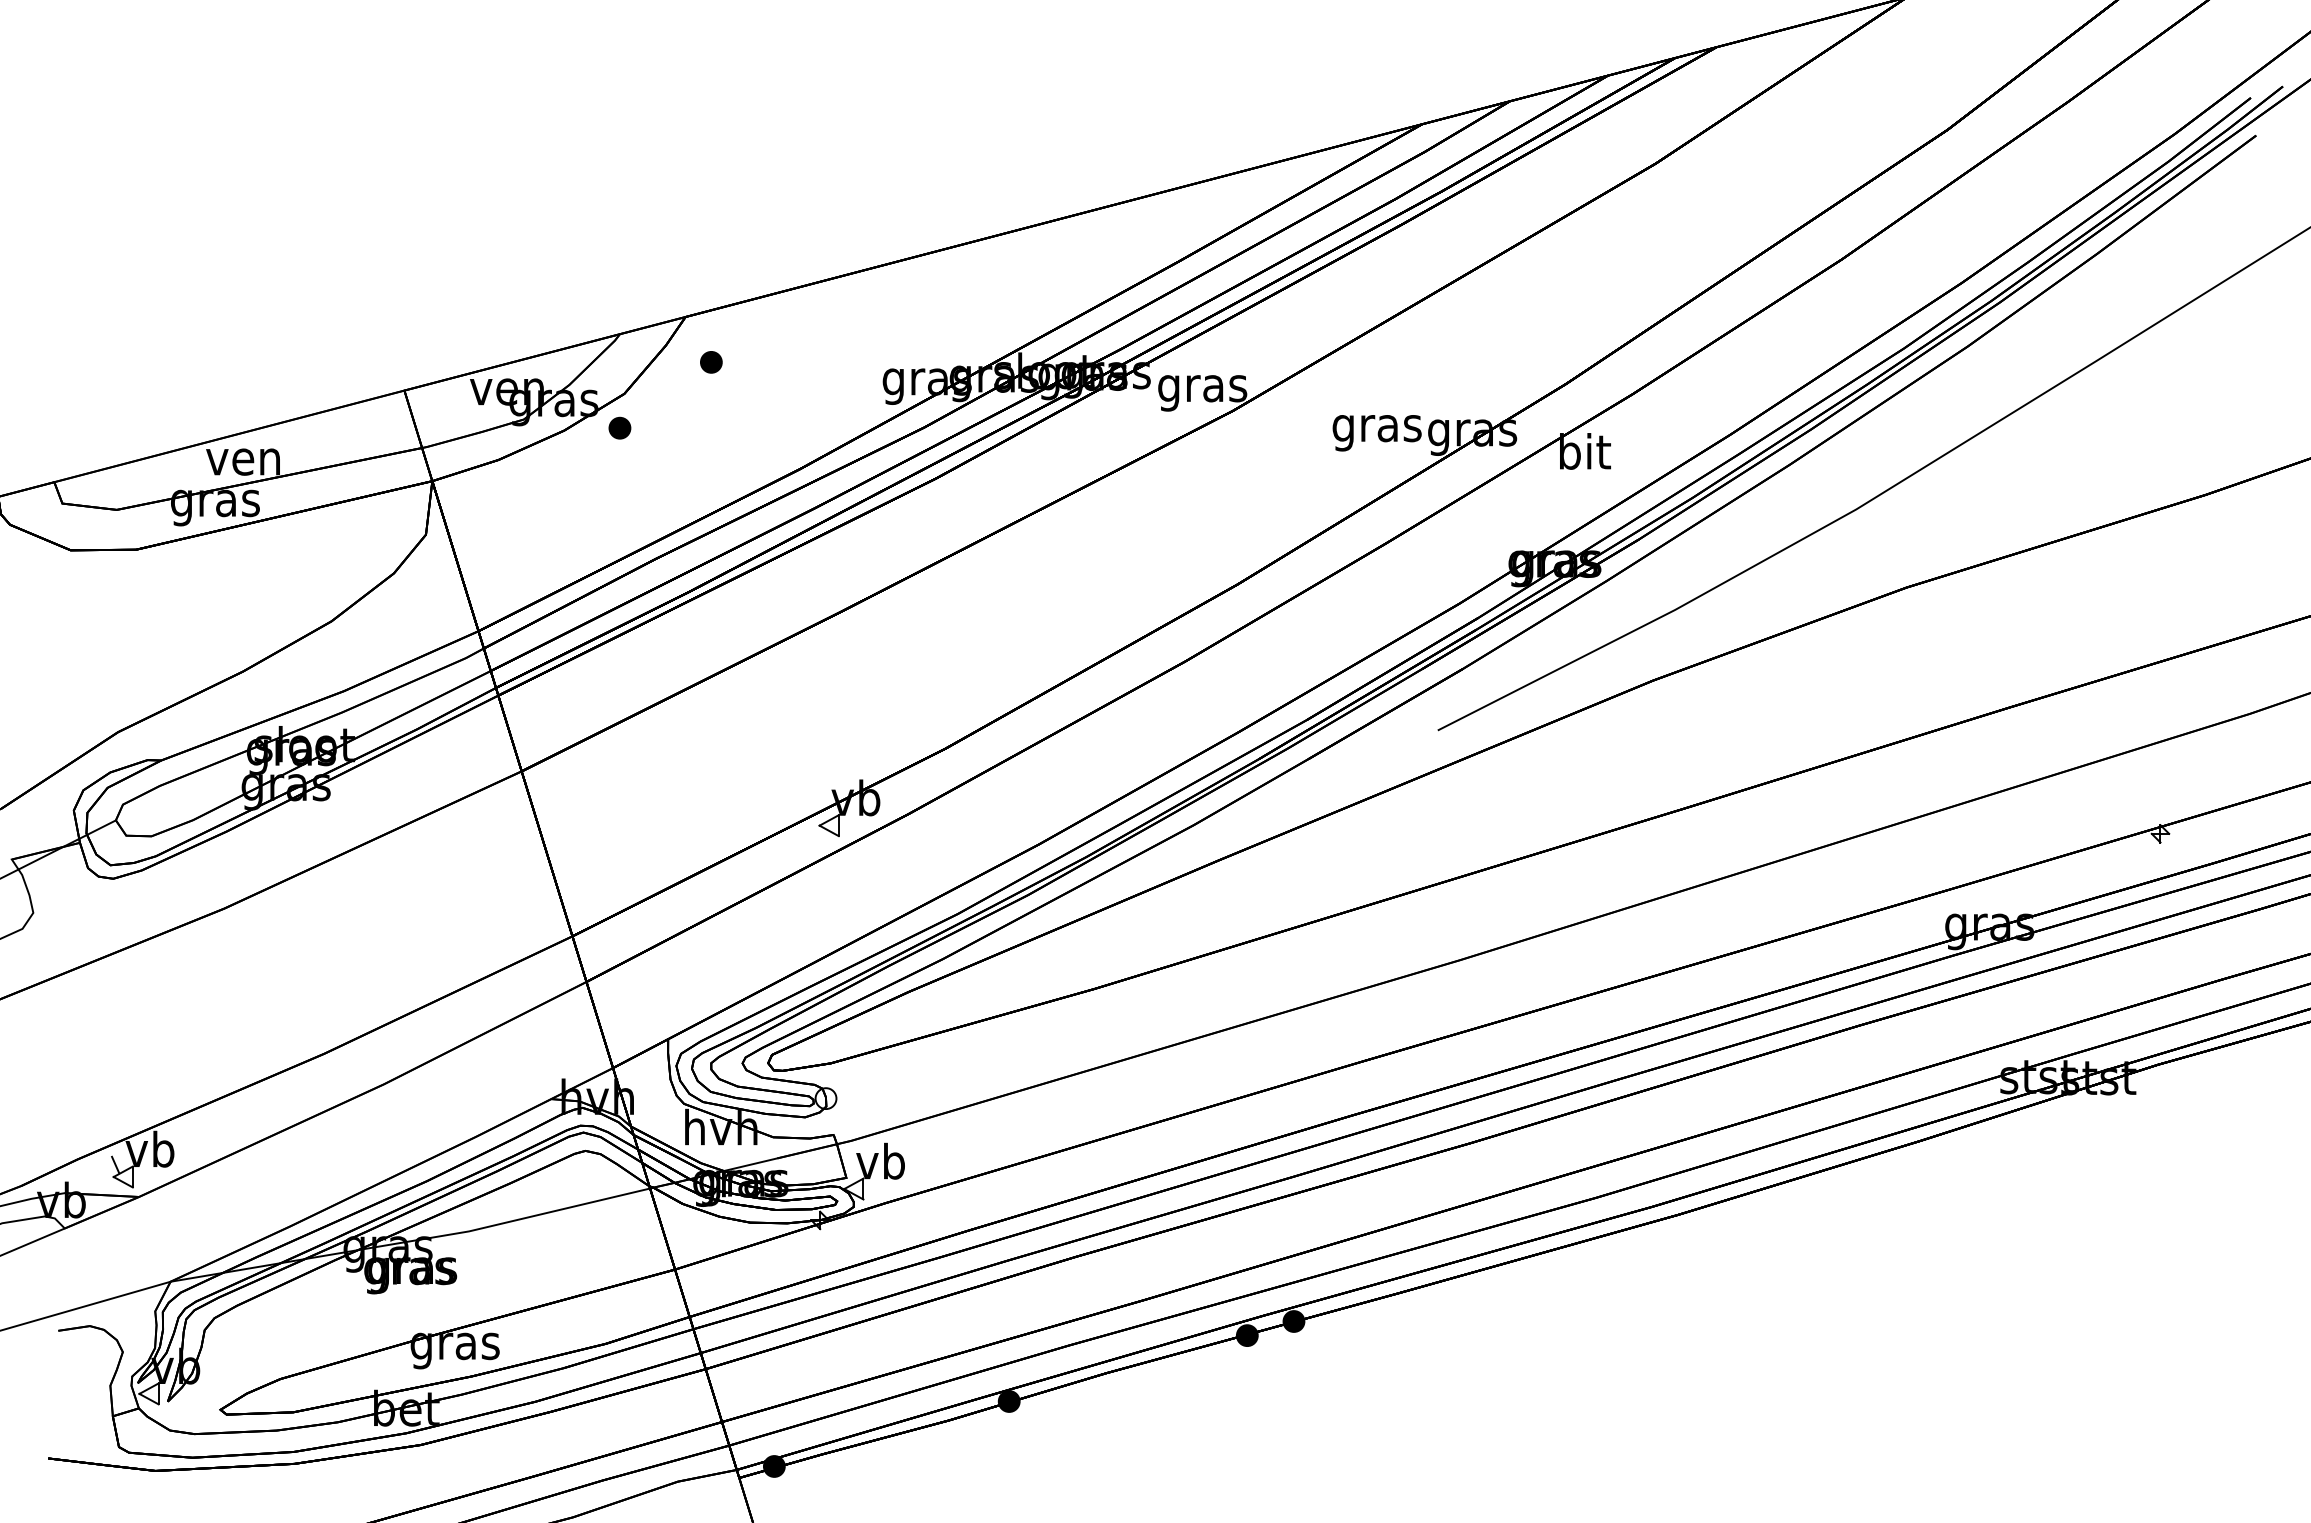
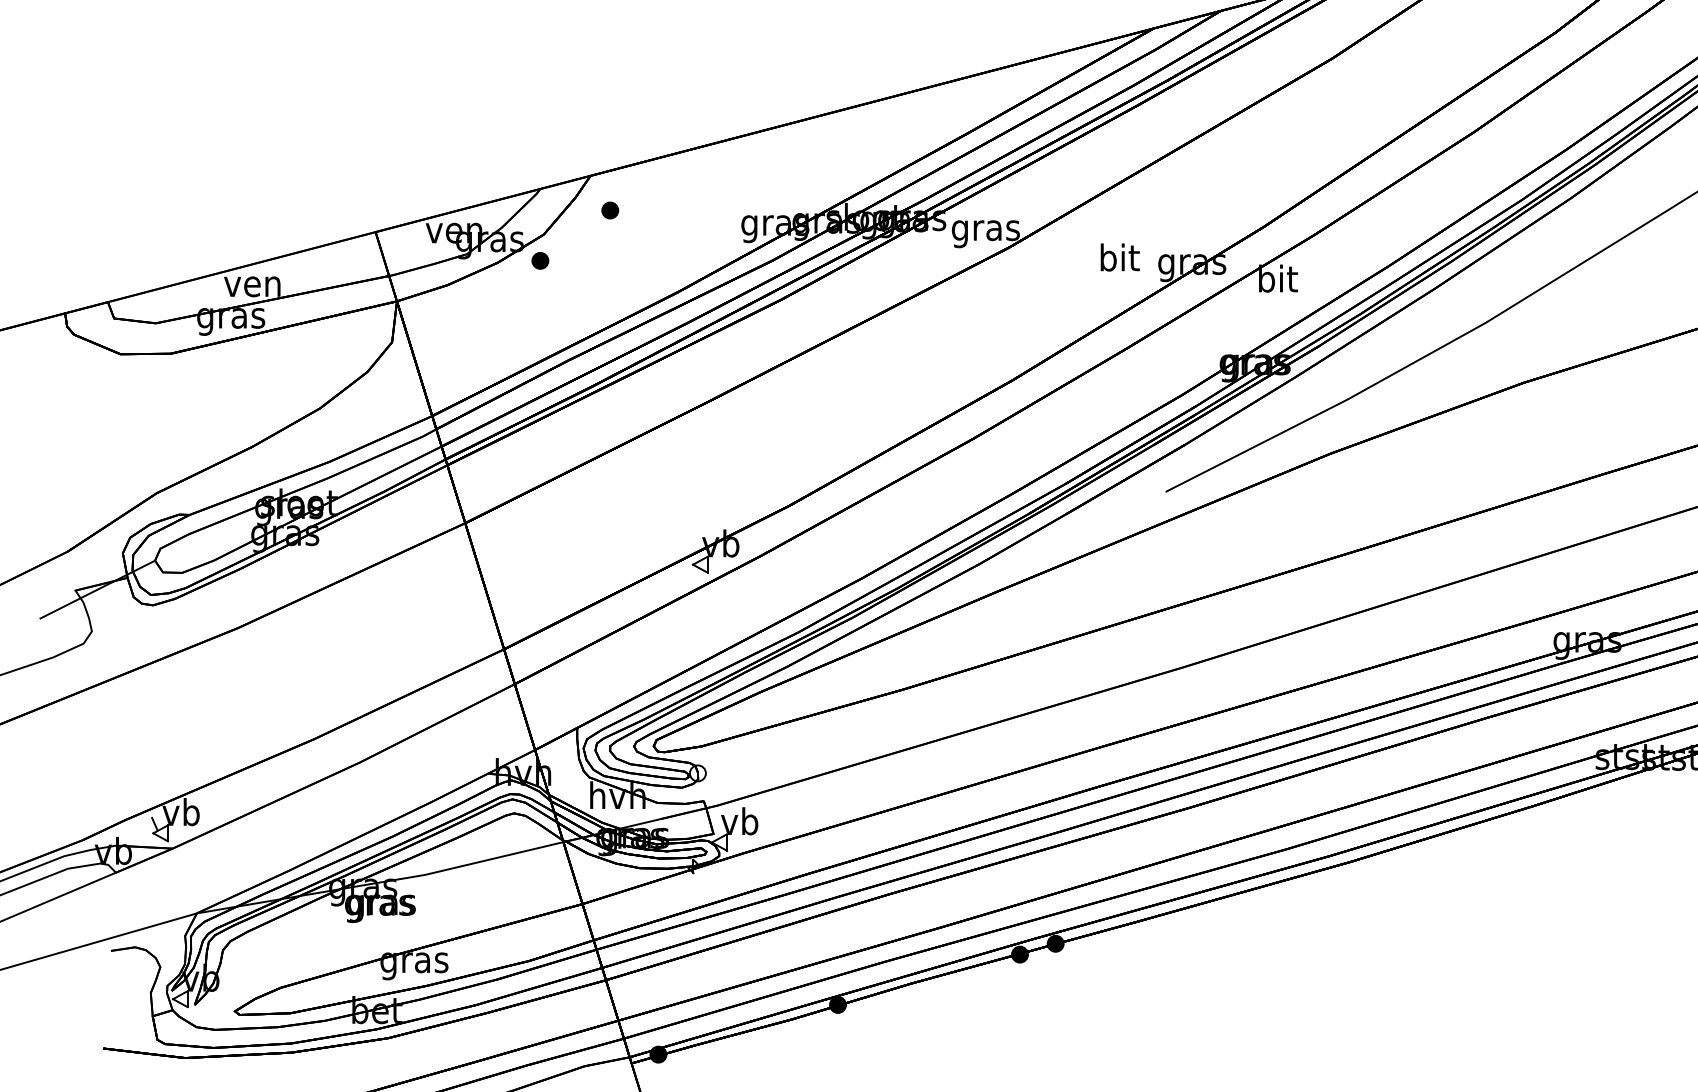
text: (1376, 428) -> (1118, 261), gras -> bit

